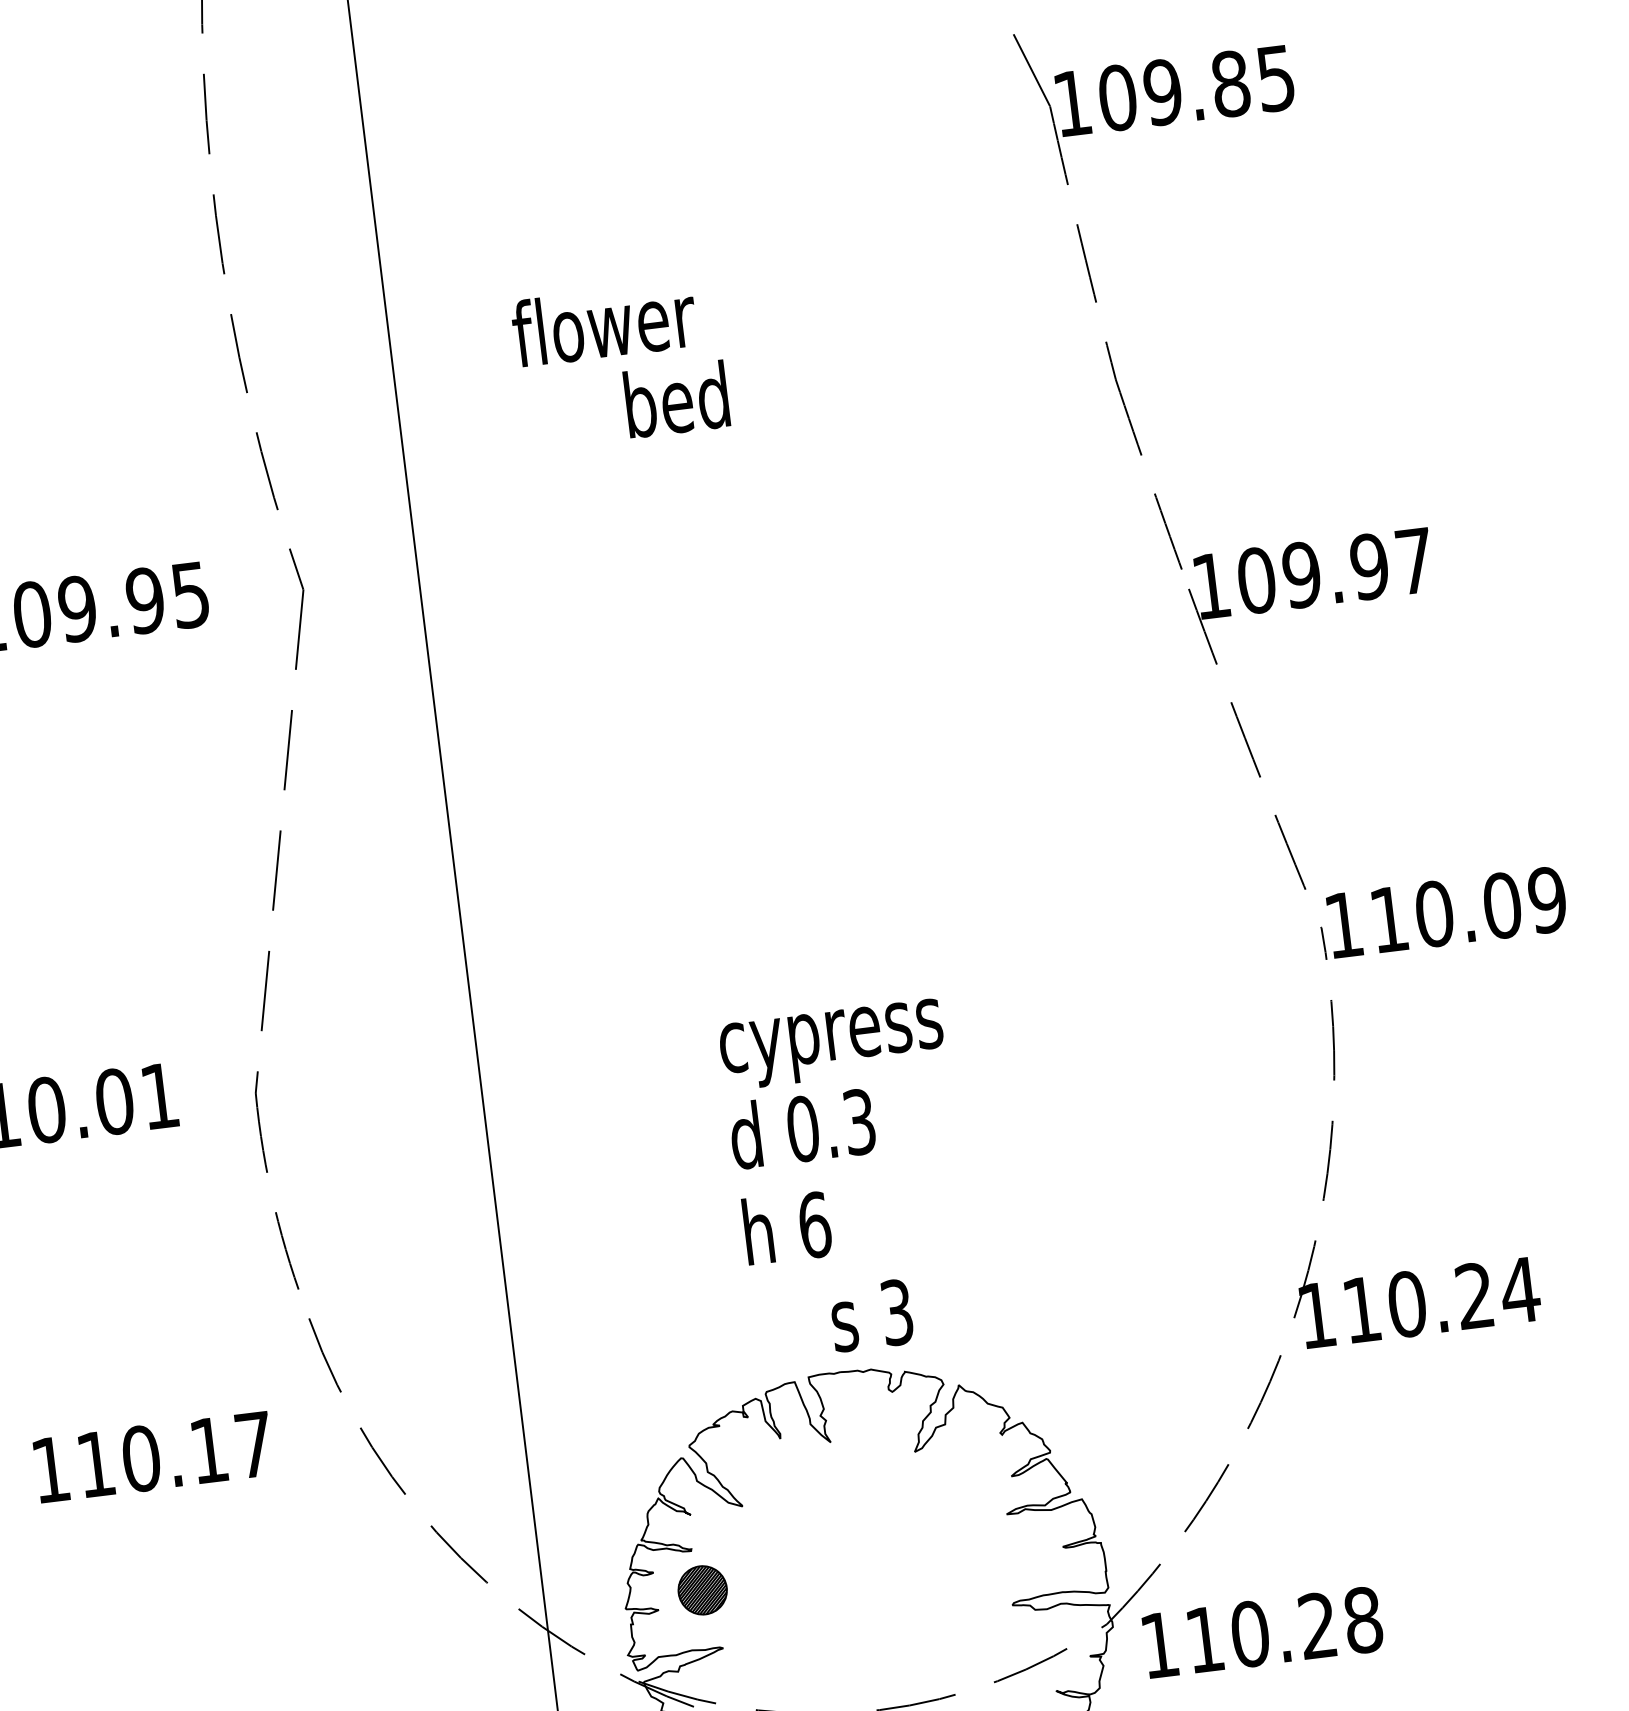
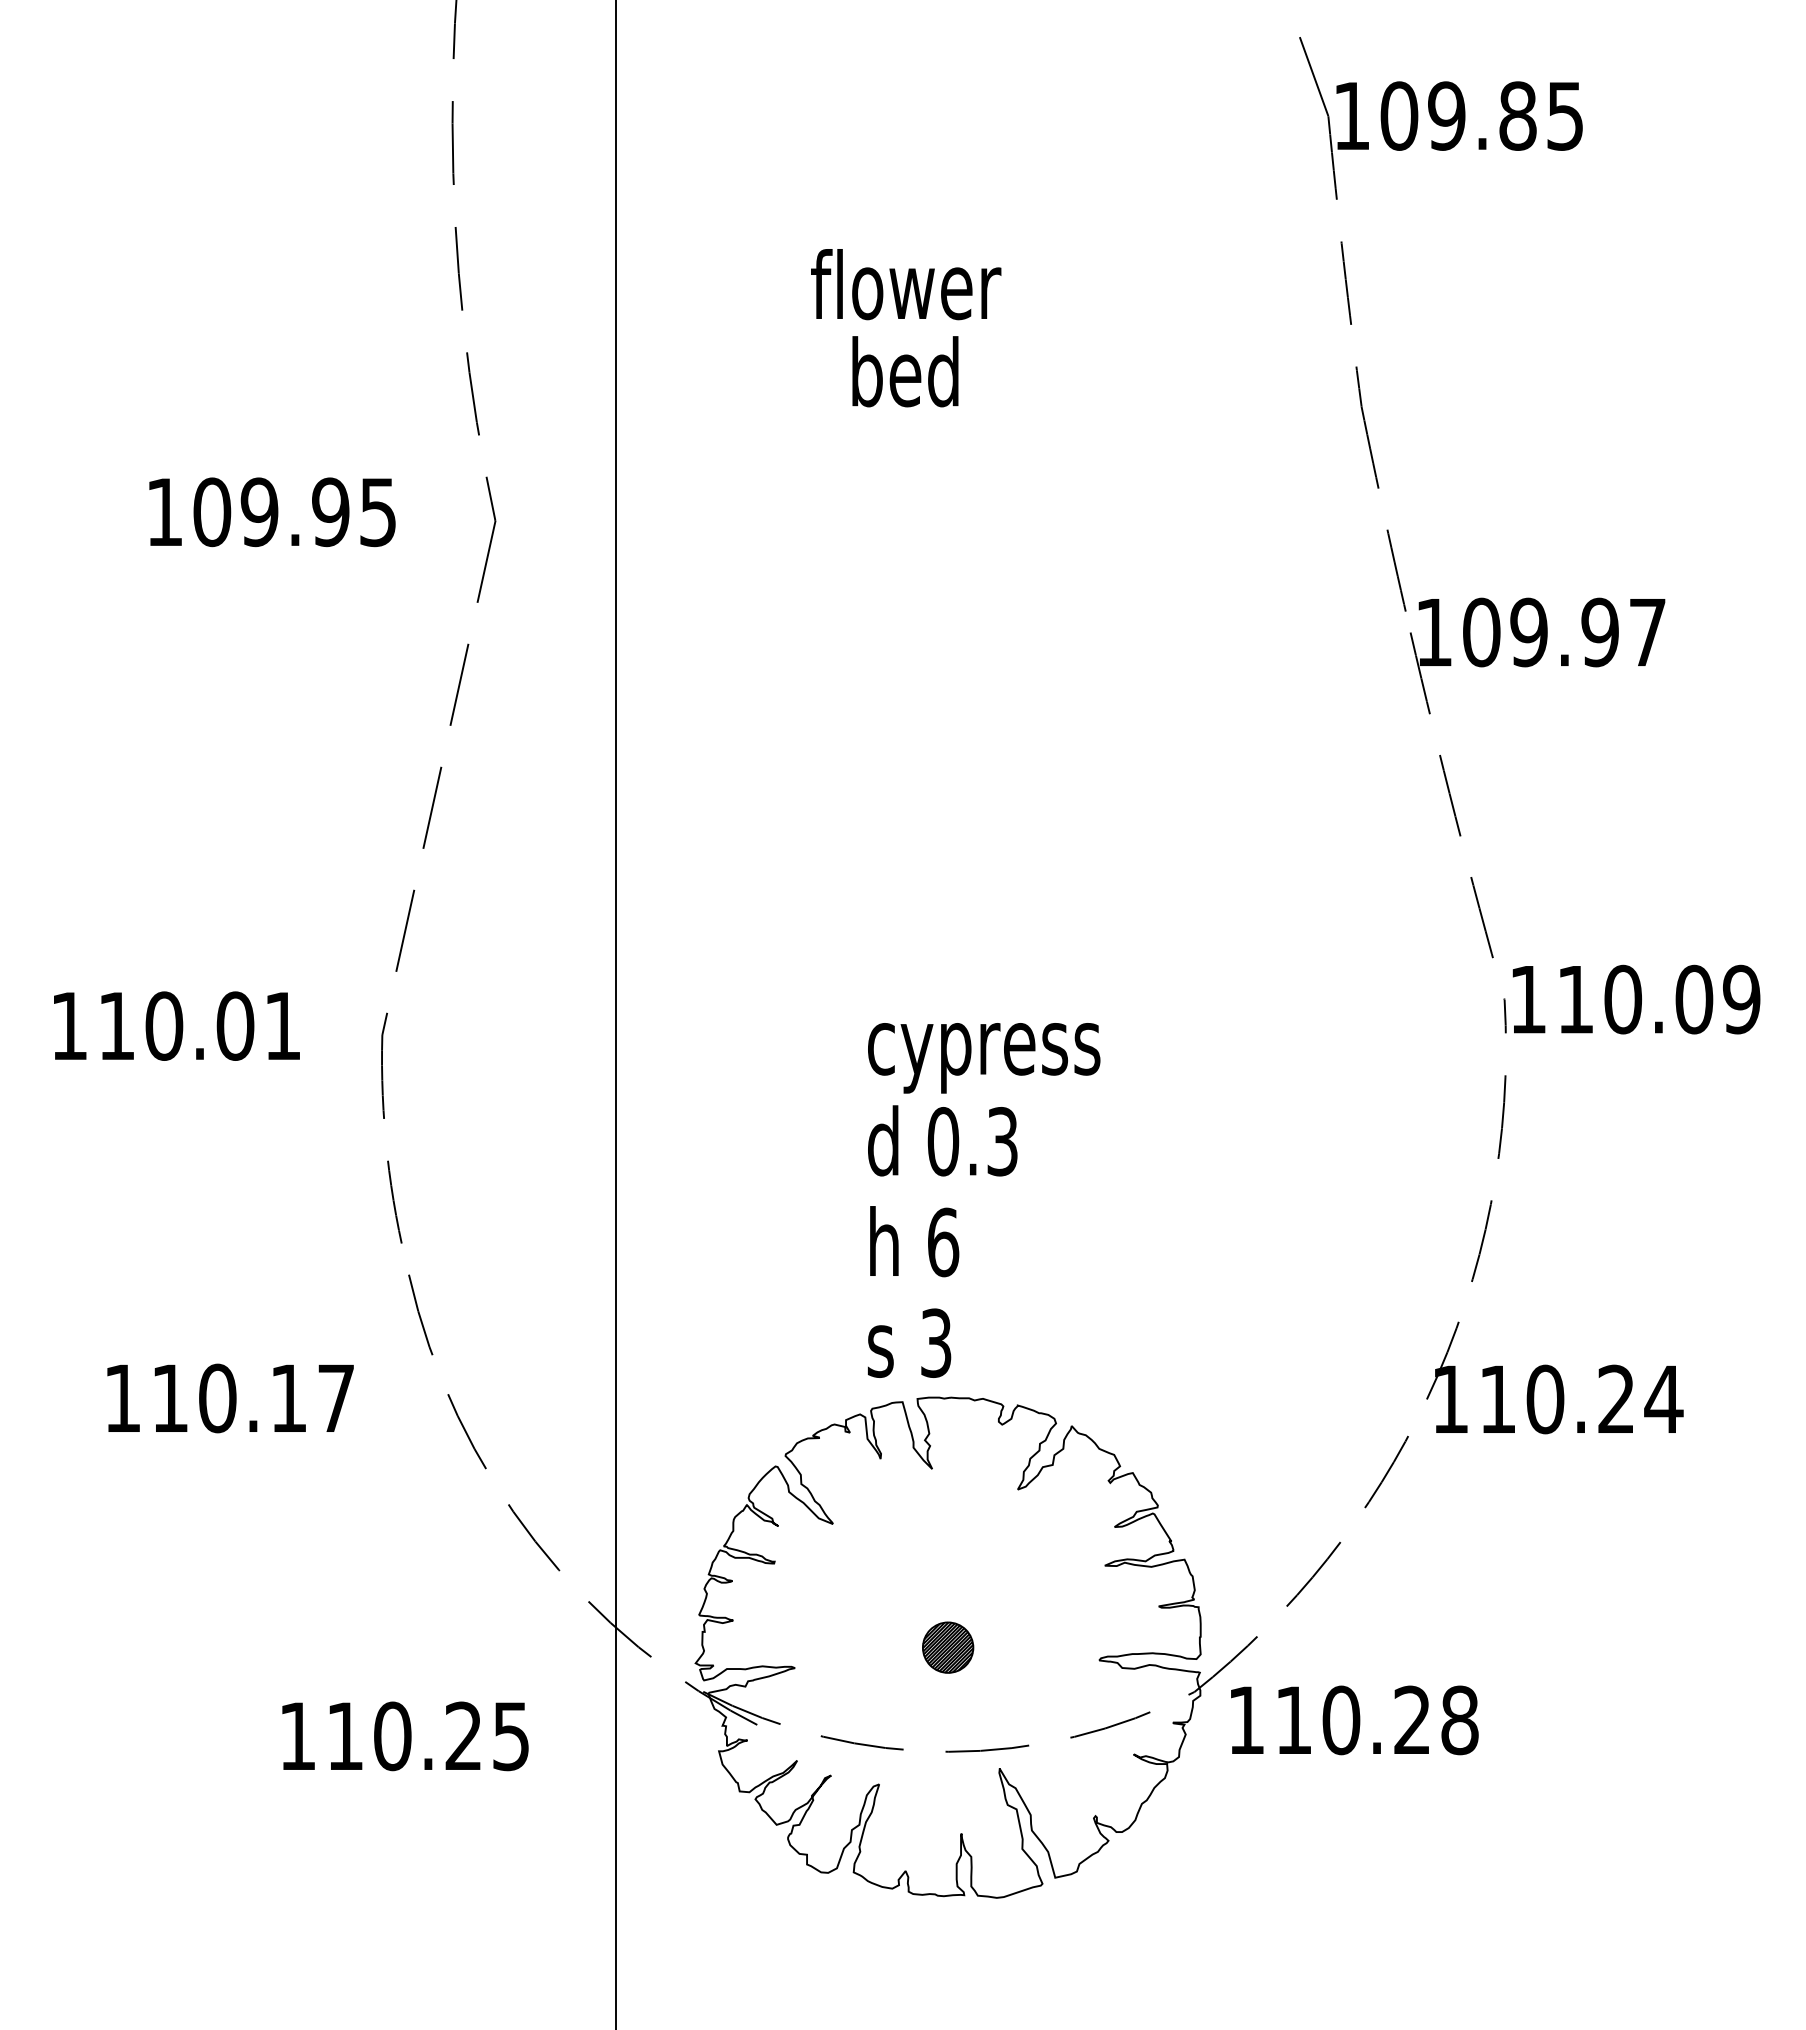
text: (604, 323) -> (906, 284), moved
text: (871, 1314) -> (909, 1342), moved
part: (703, 1590) -> (948, 1647), moved

